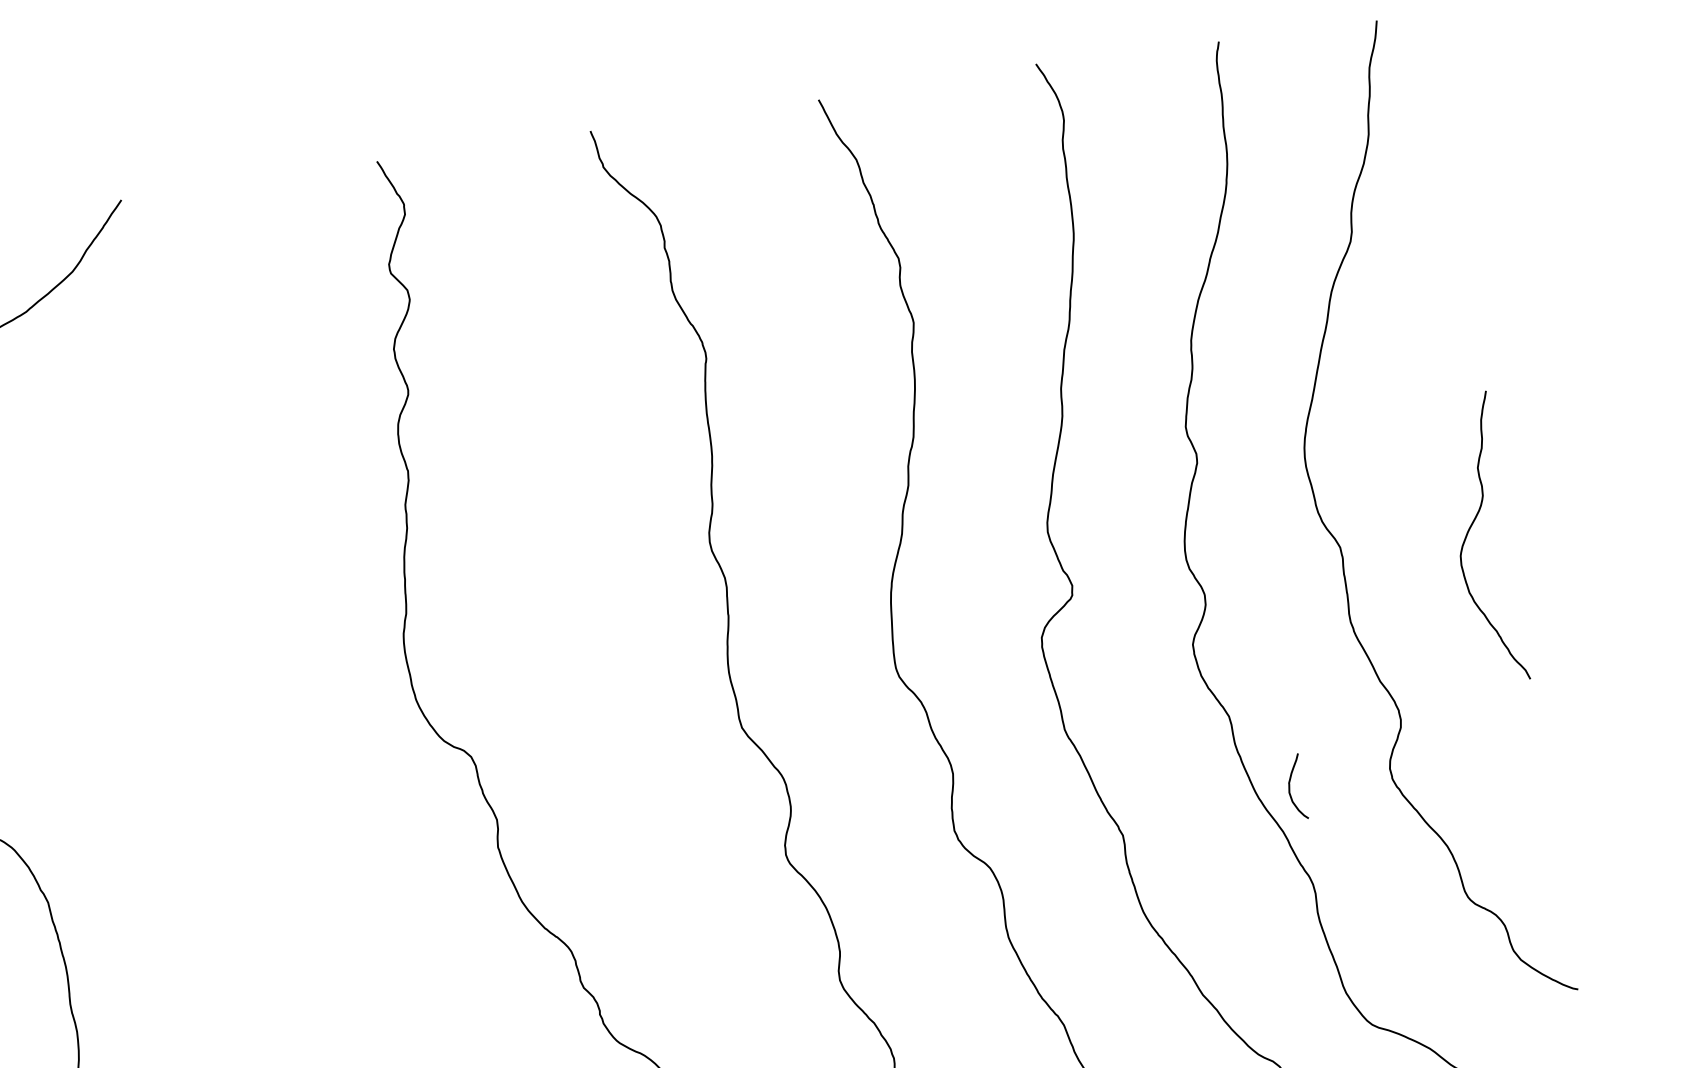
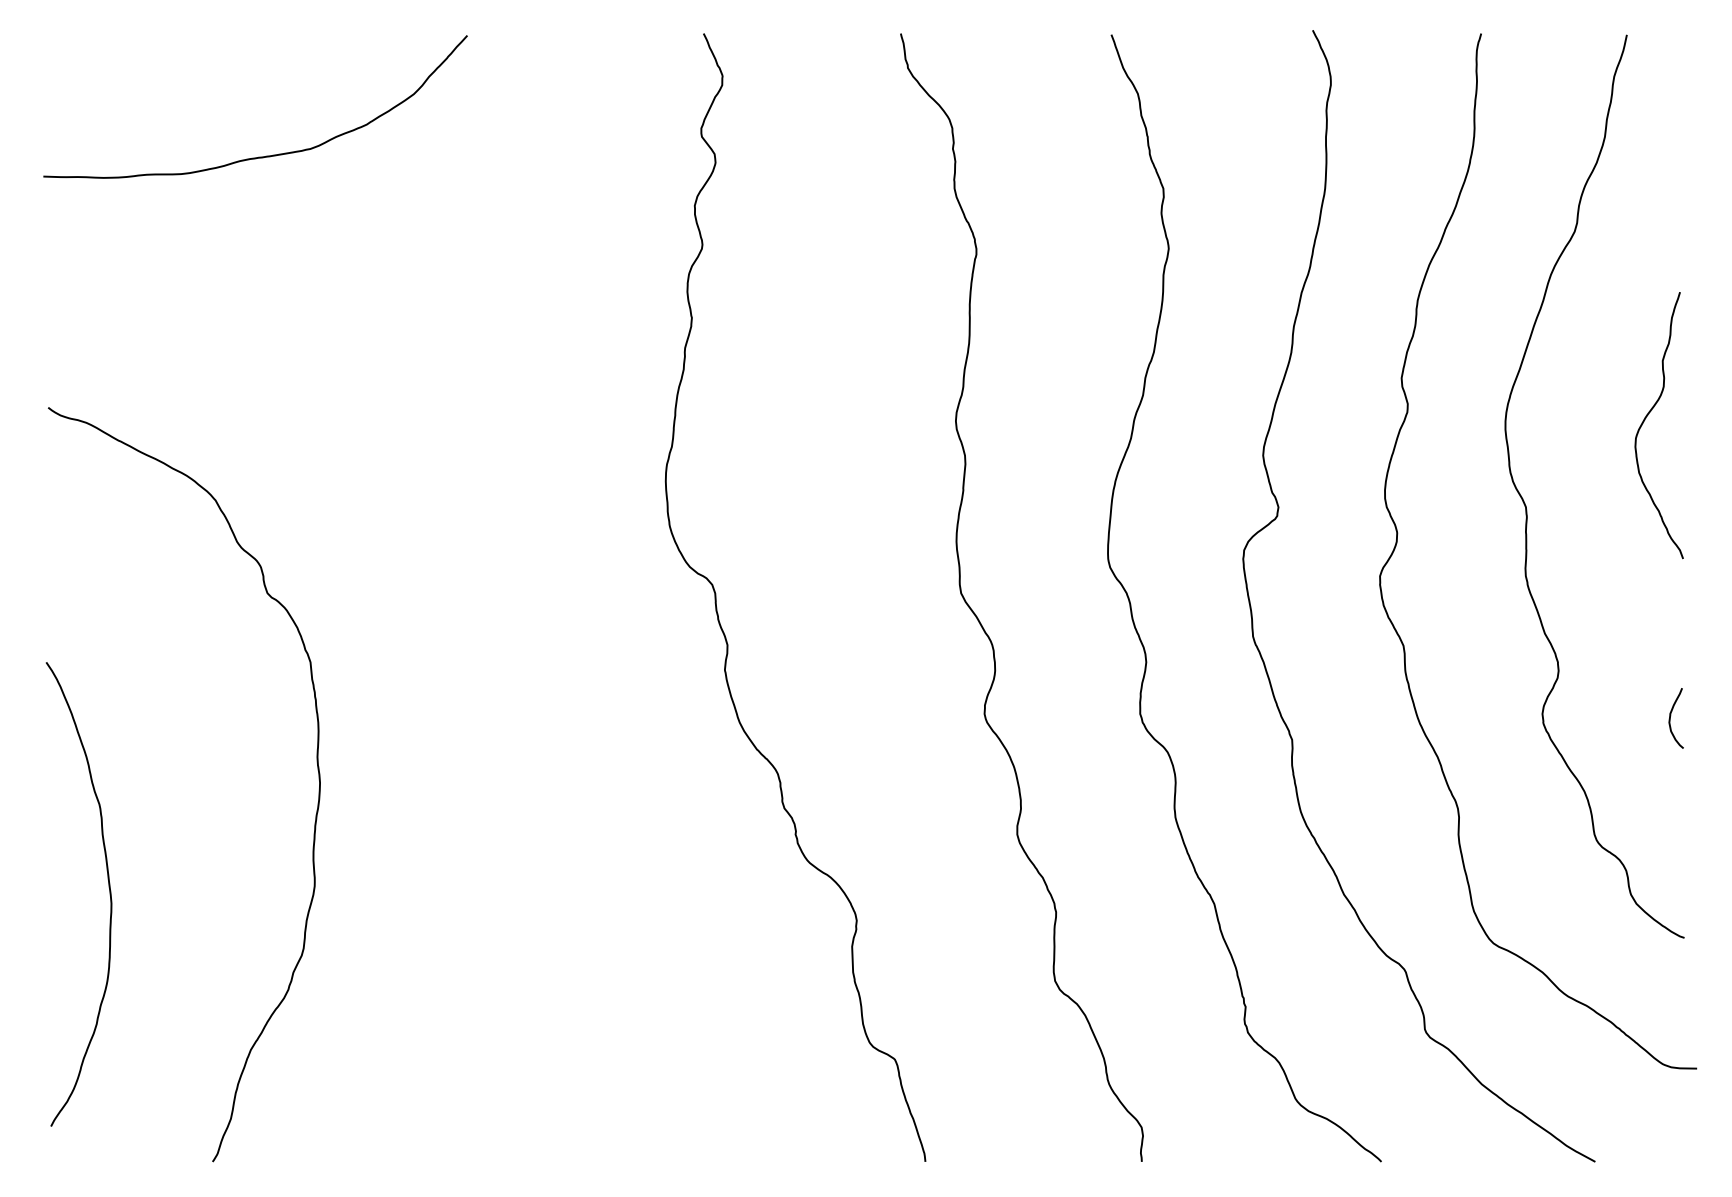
curve: (1469, 532) -> (1646, 418), moved
curve: (1290, 784) -> (1671, 715), moved

